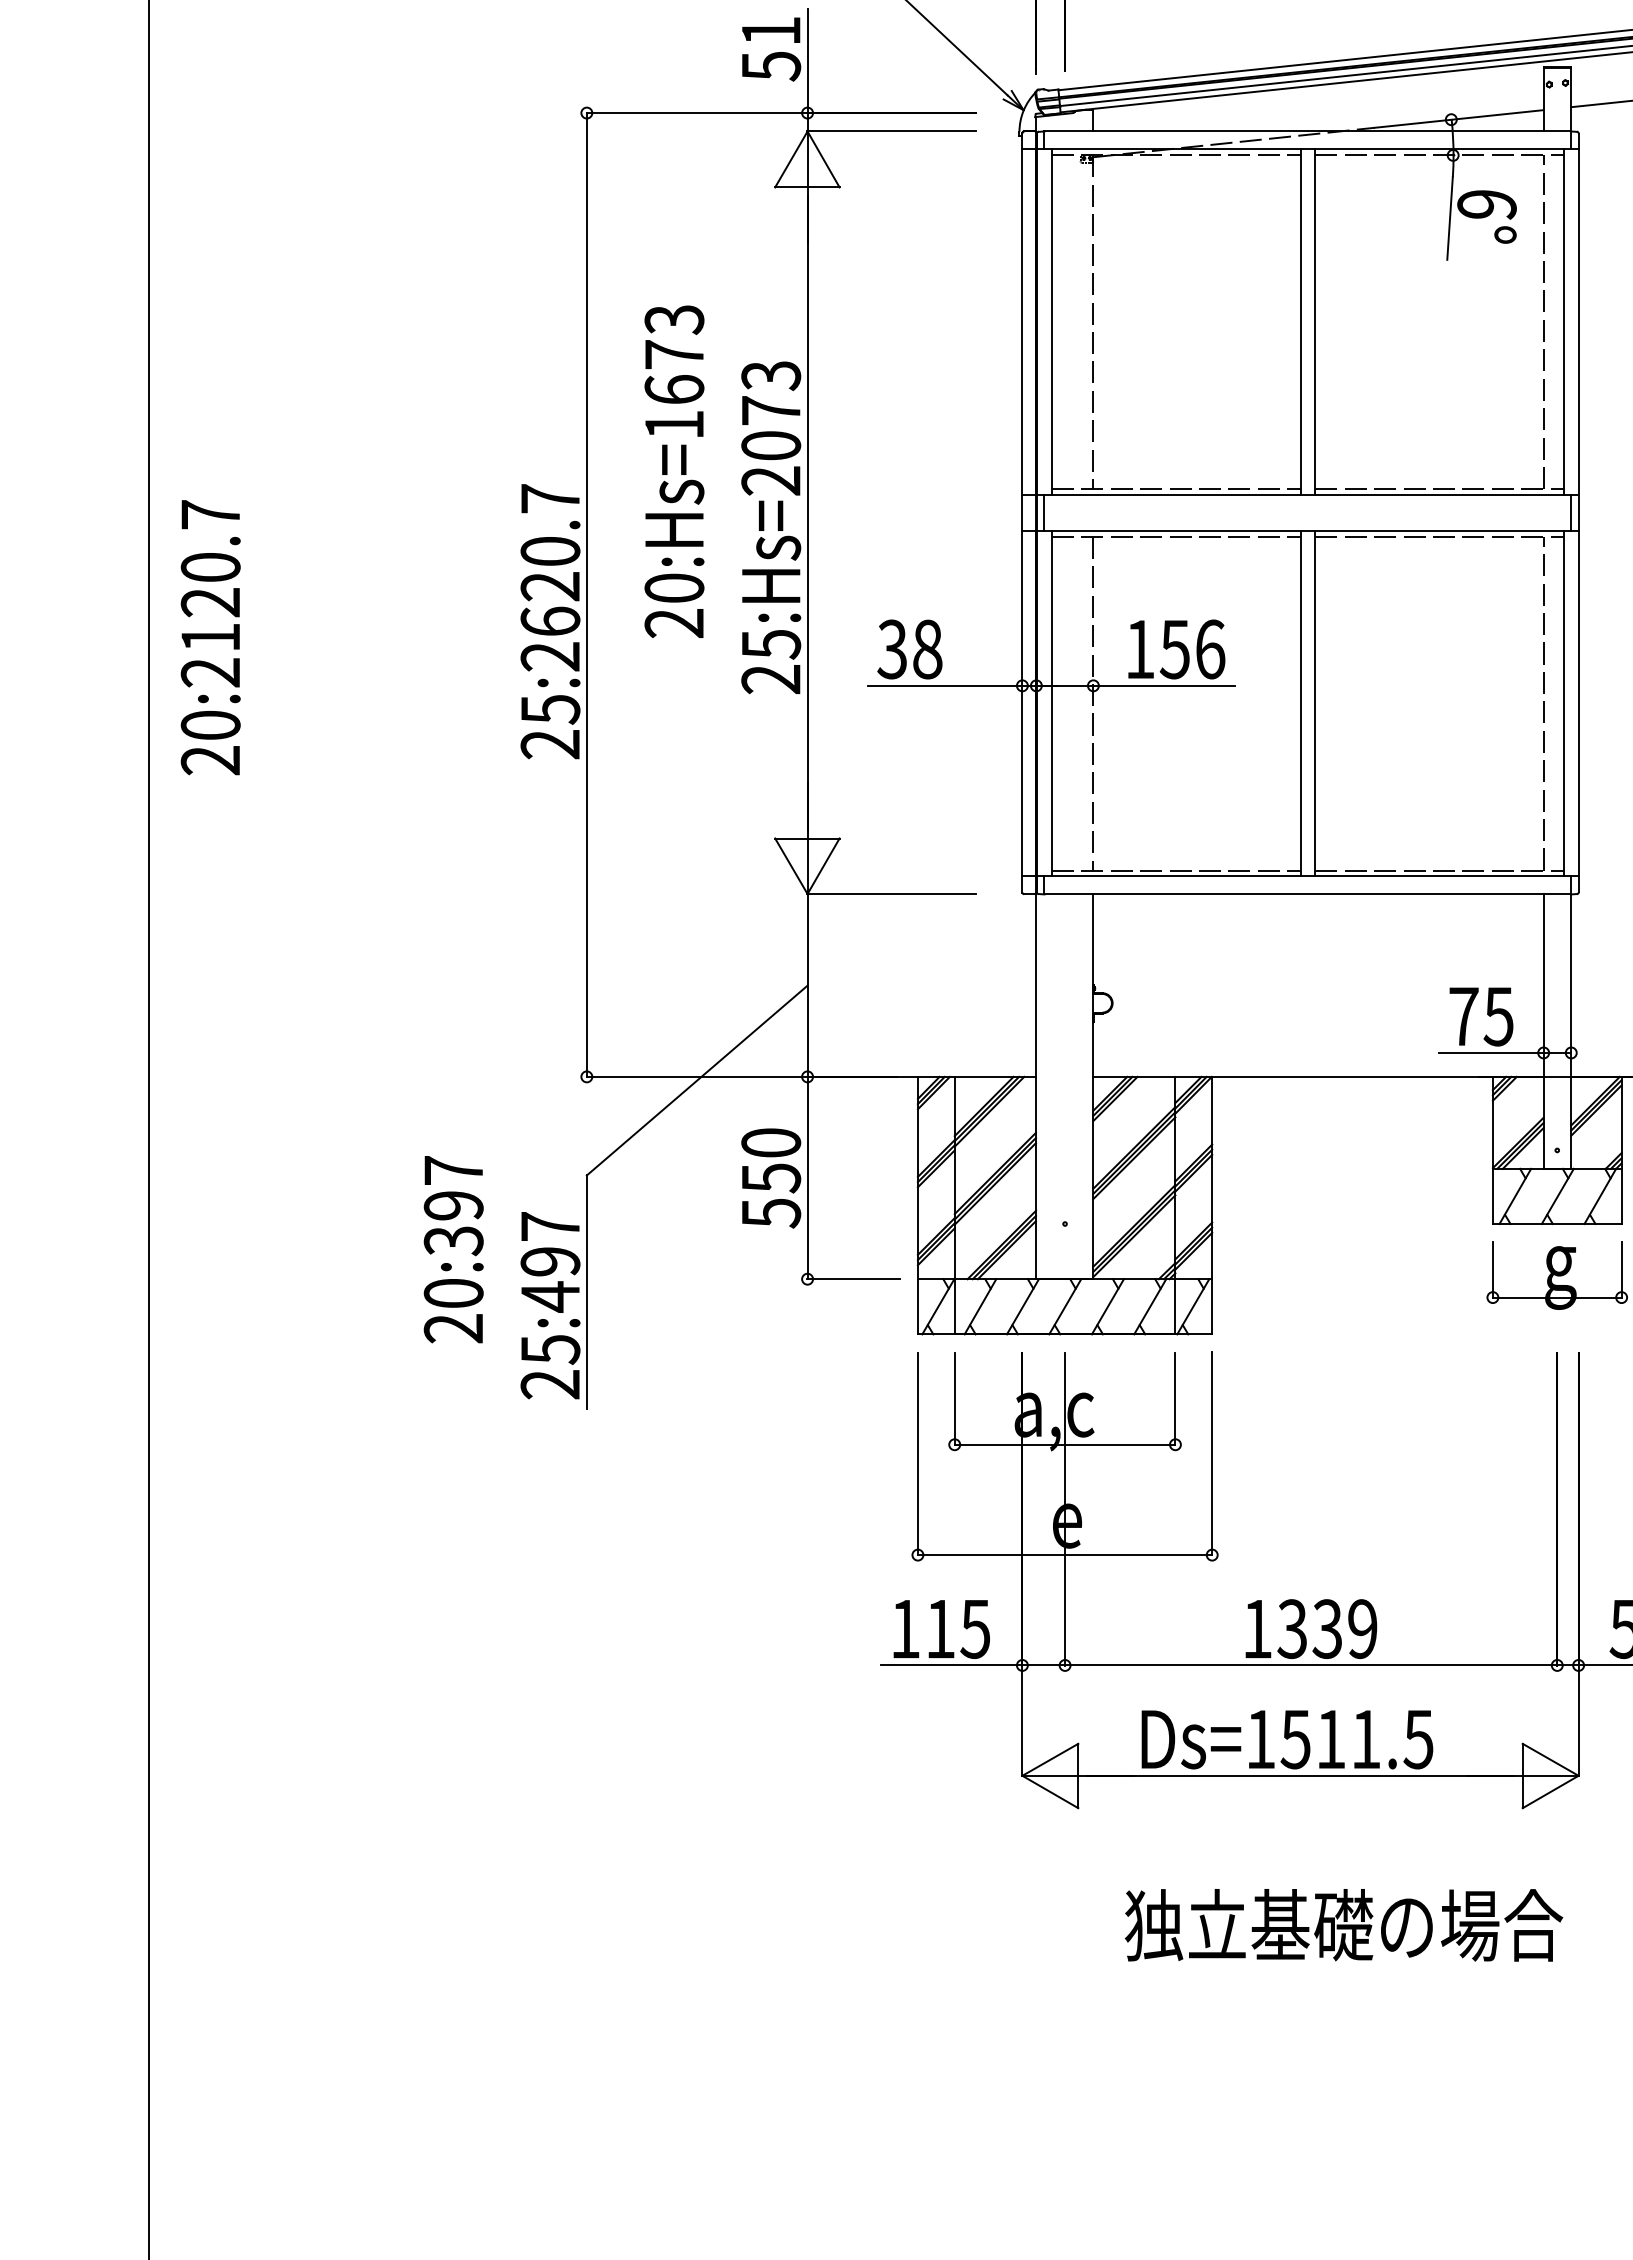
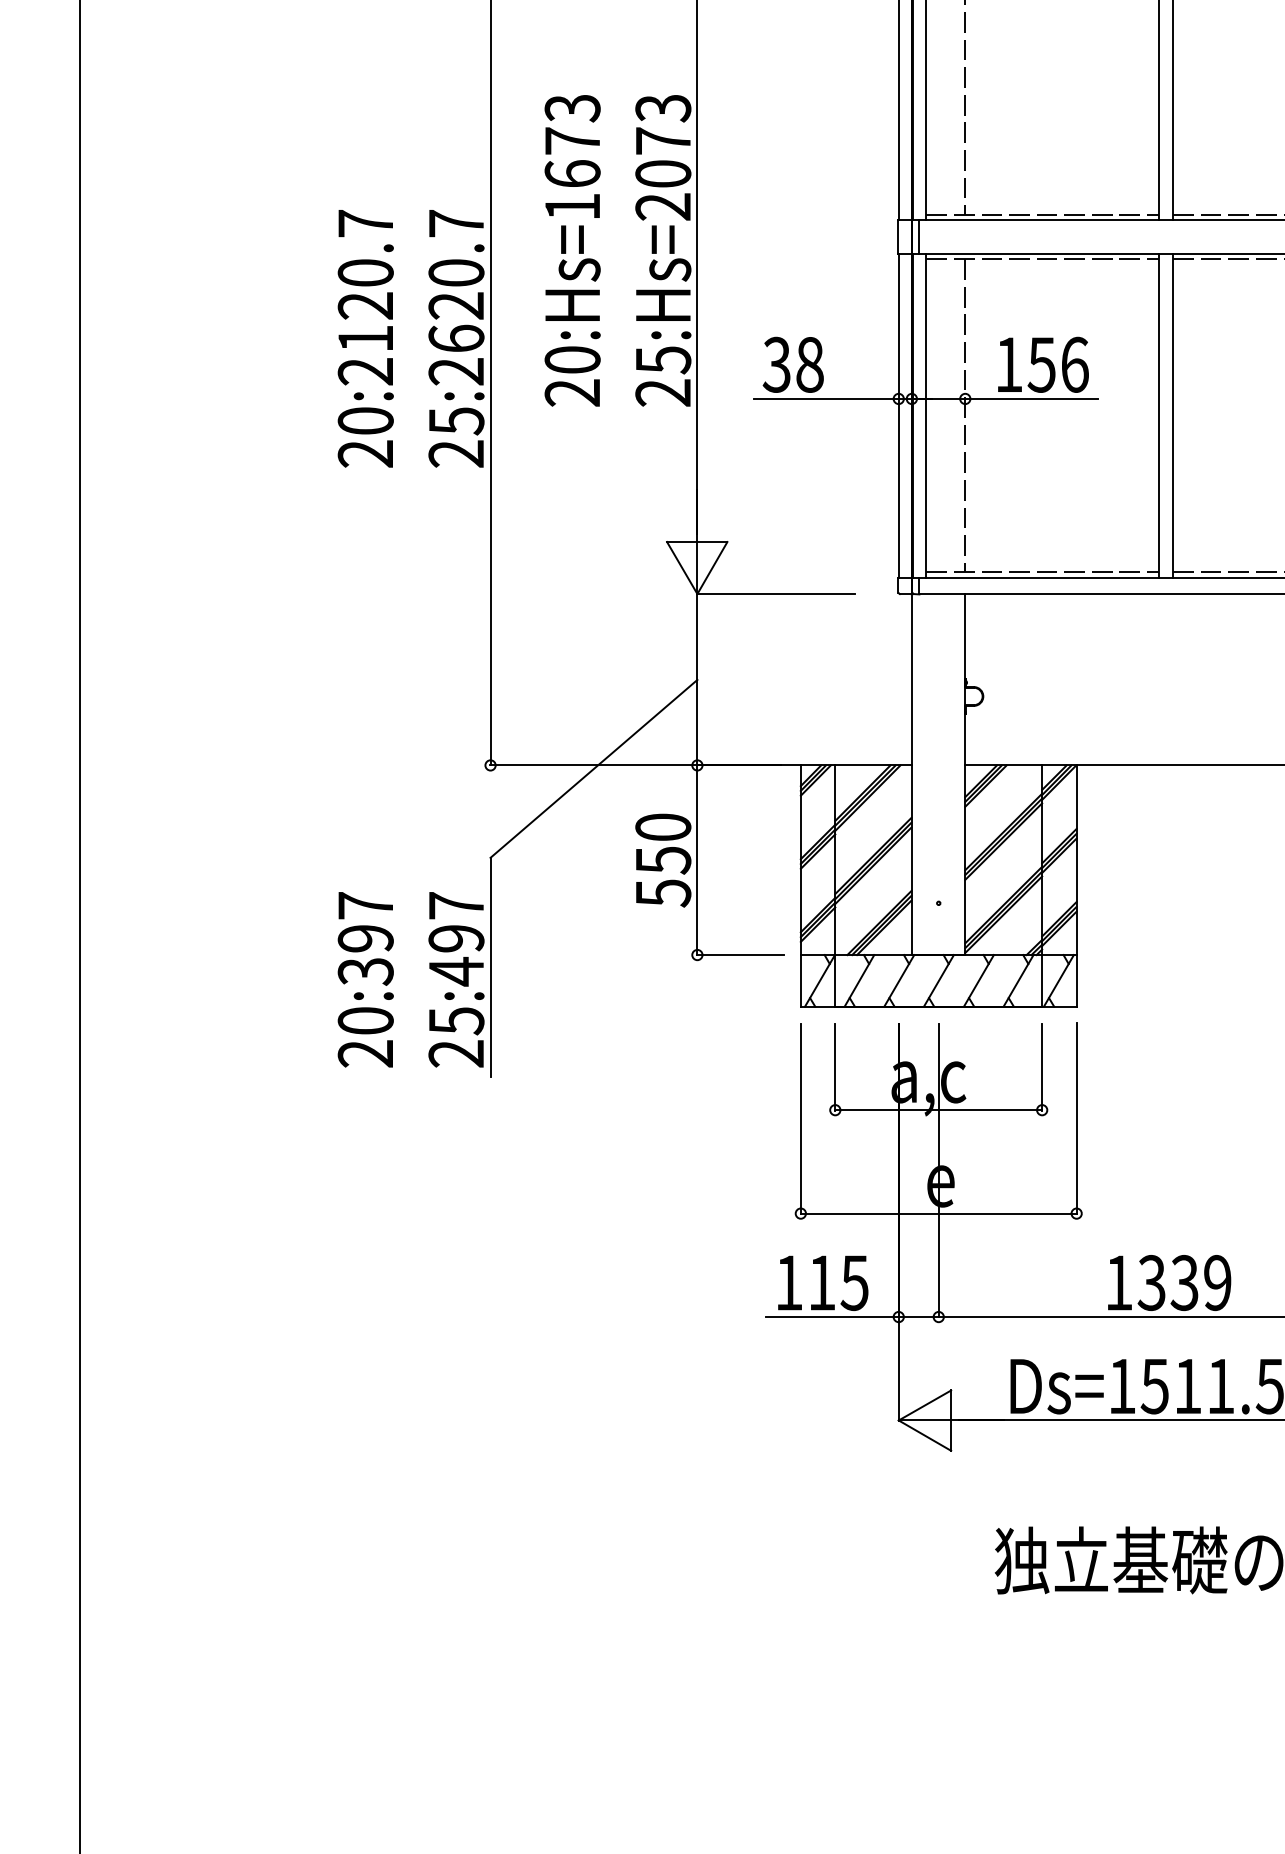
text: (674, 471) -> (572, 250), moved
text: (210, 637) -> (365, 338), moved
text: (453, 1249) -> (365, 979), moved

